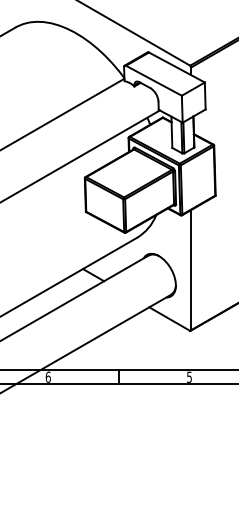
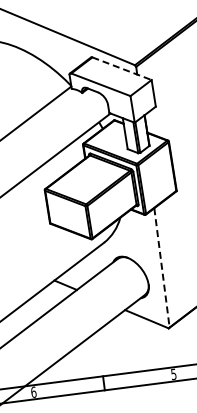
line: (176, 67) -> (121, 68), solid -> dashed
line: (191, 270) -> (162, 268), solid -> dashed

